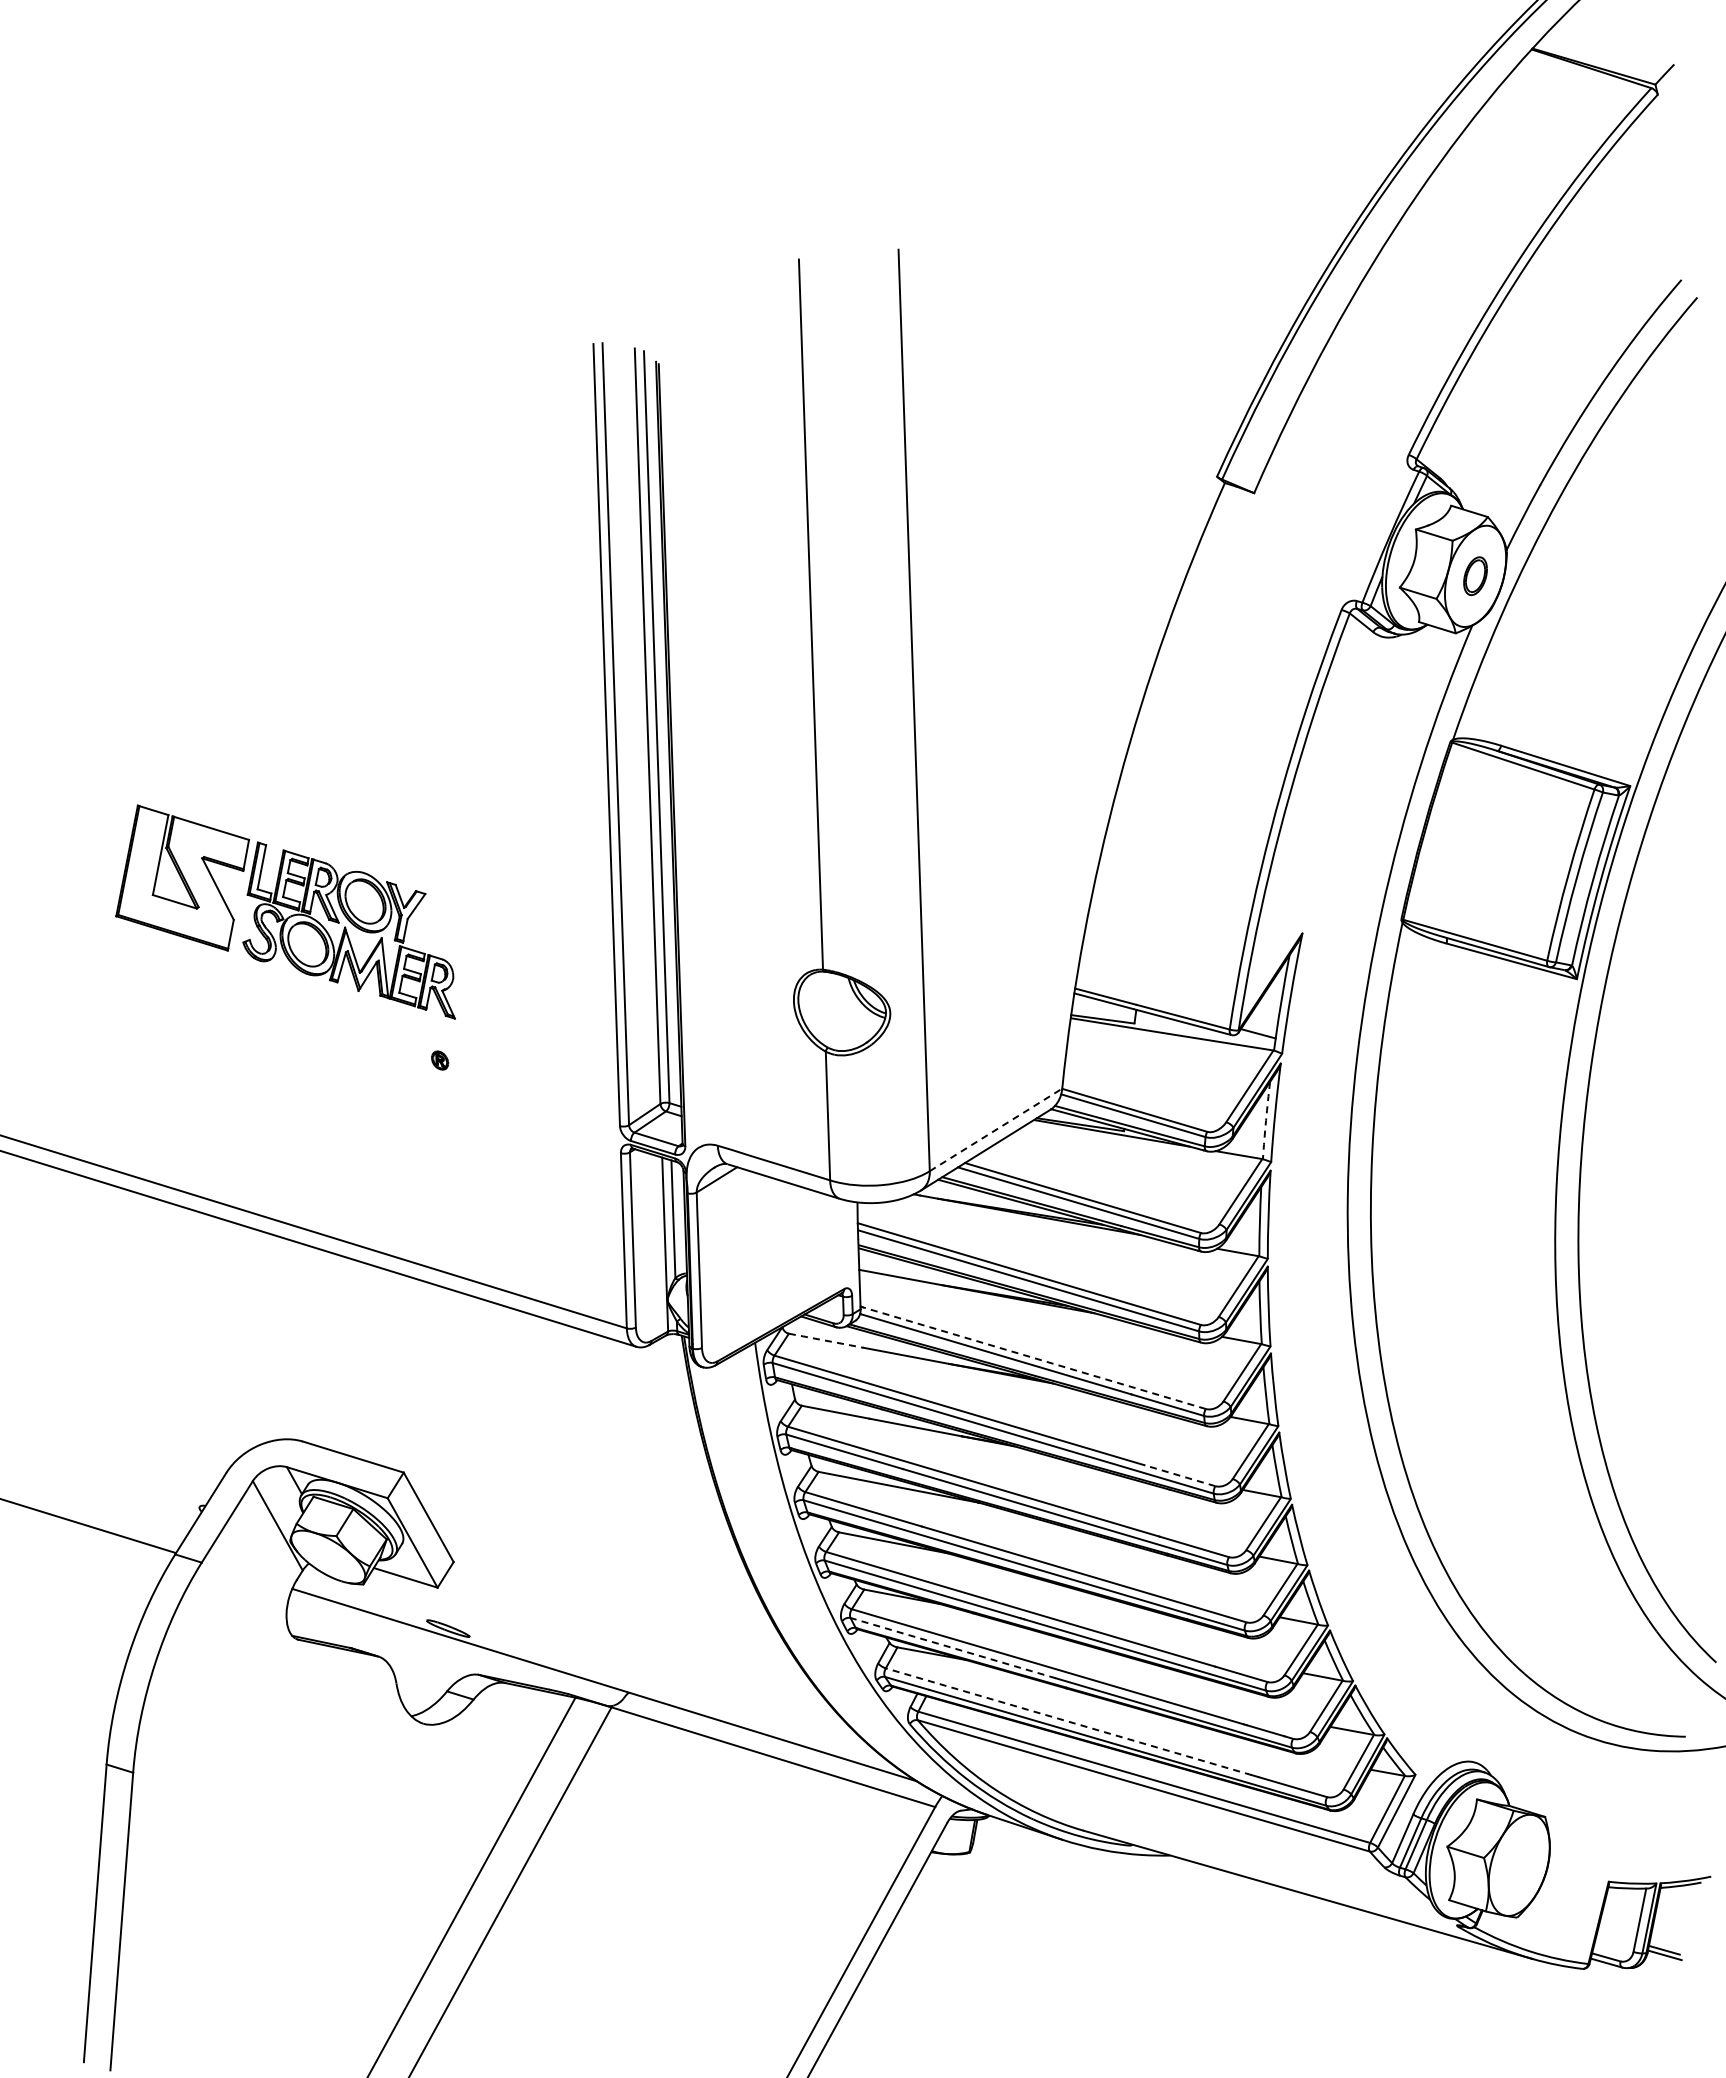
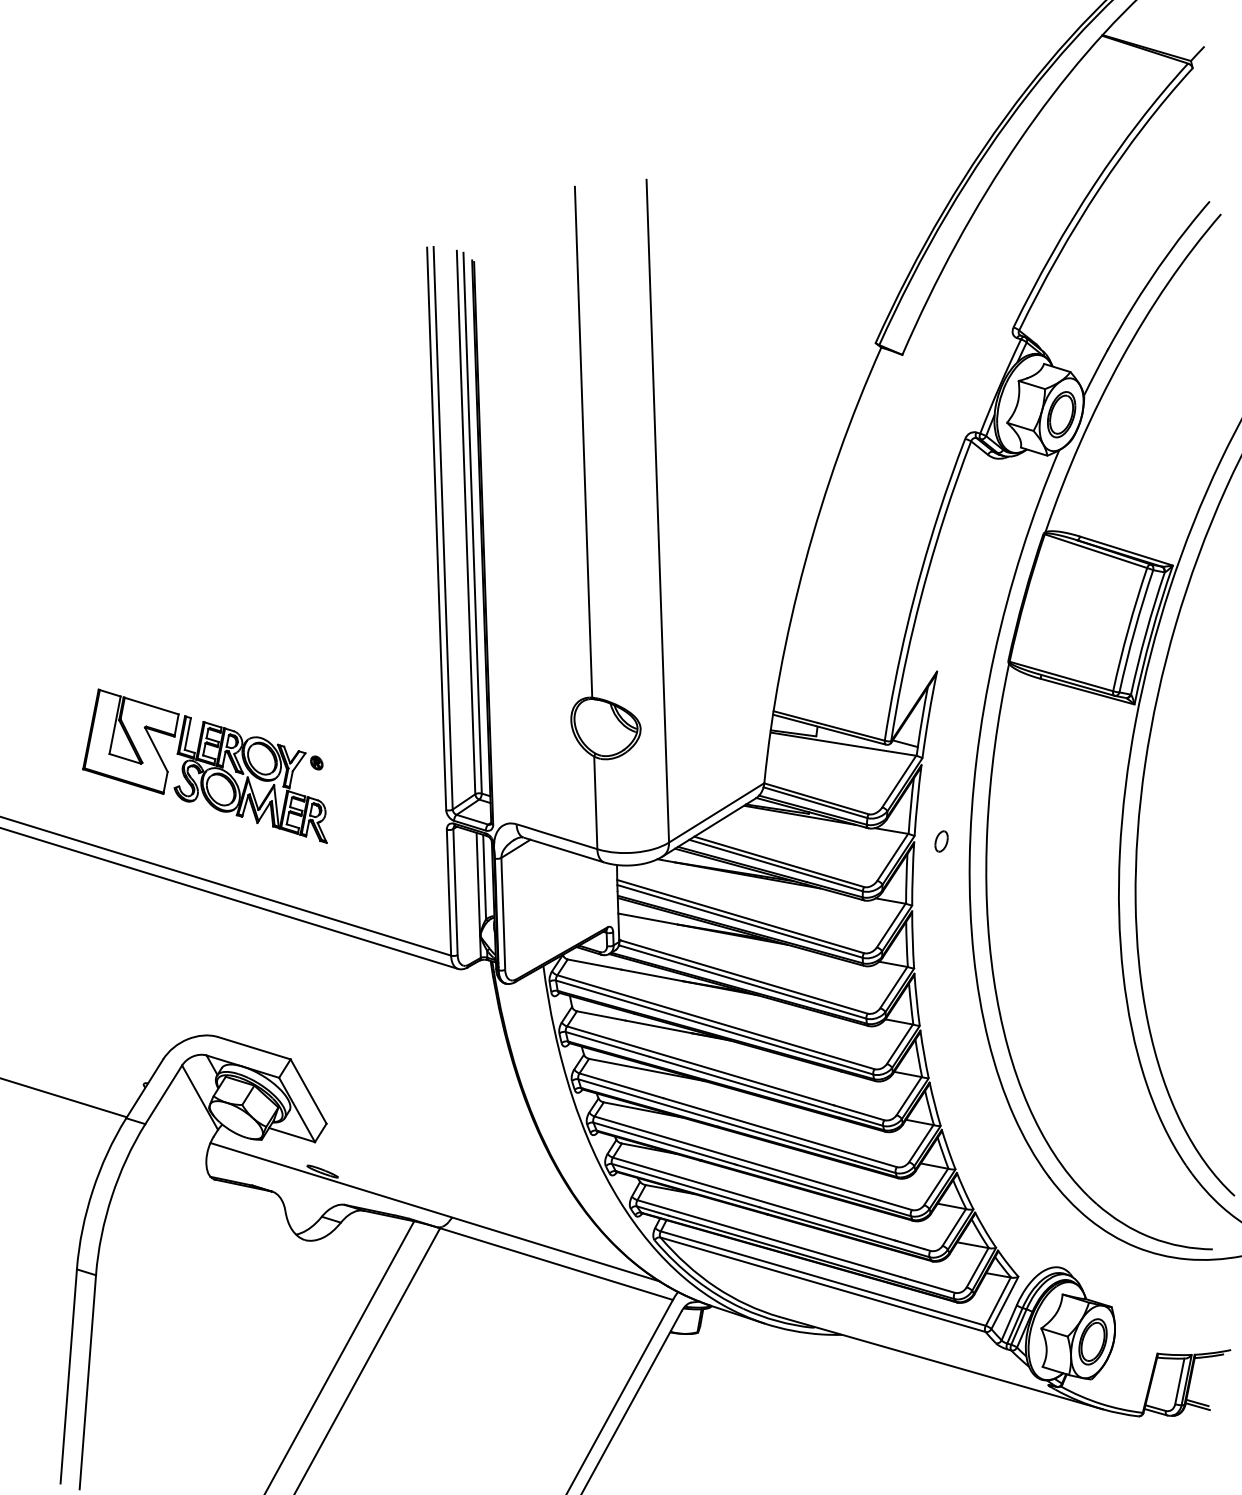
part: (1475, 575) -> (1061, 414), size x1.67
part: (285, 911) -> (204, 765), moved
arc: (1266, 1120) -> (911, 806), dashed -> solid
line: (996, 1129) -> (717, 812), dashed -> solid
part: (1308, 1169) -> (941, 841), added
line: (826, 1340) -> (594, 964), dashed -> solid
line: (1034, 1358) -> (744, 977), dashed -> solid
line: (1179, 1475) -> (848, 1061), dashed -> solid
line: (952, 1648) -> (685, 1185), dashed -> solid
line: (1068, 1721) -> (768, 1238), dashed -> solid
part: (1519, 1864) -> (1093, 1341), added

